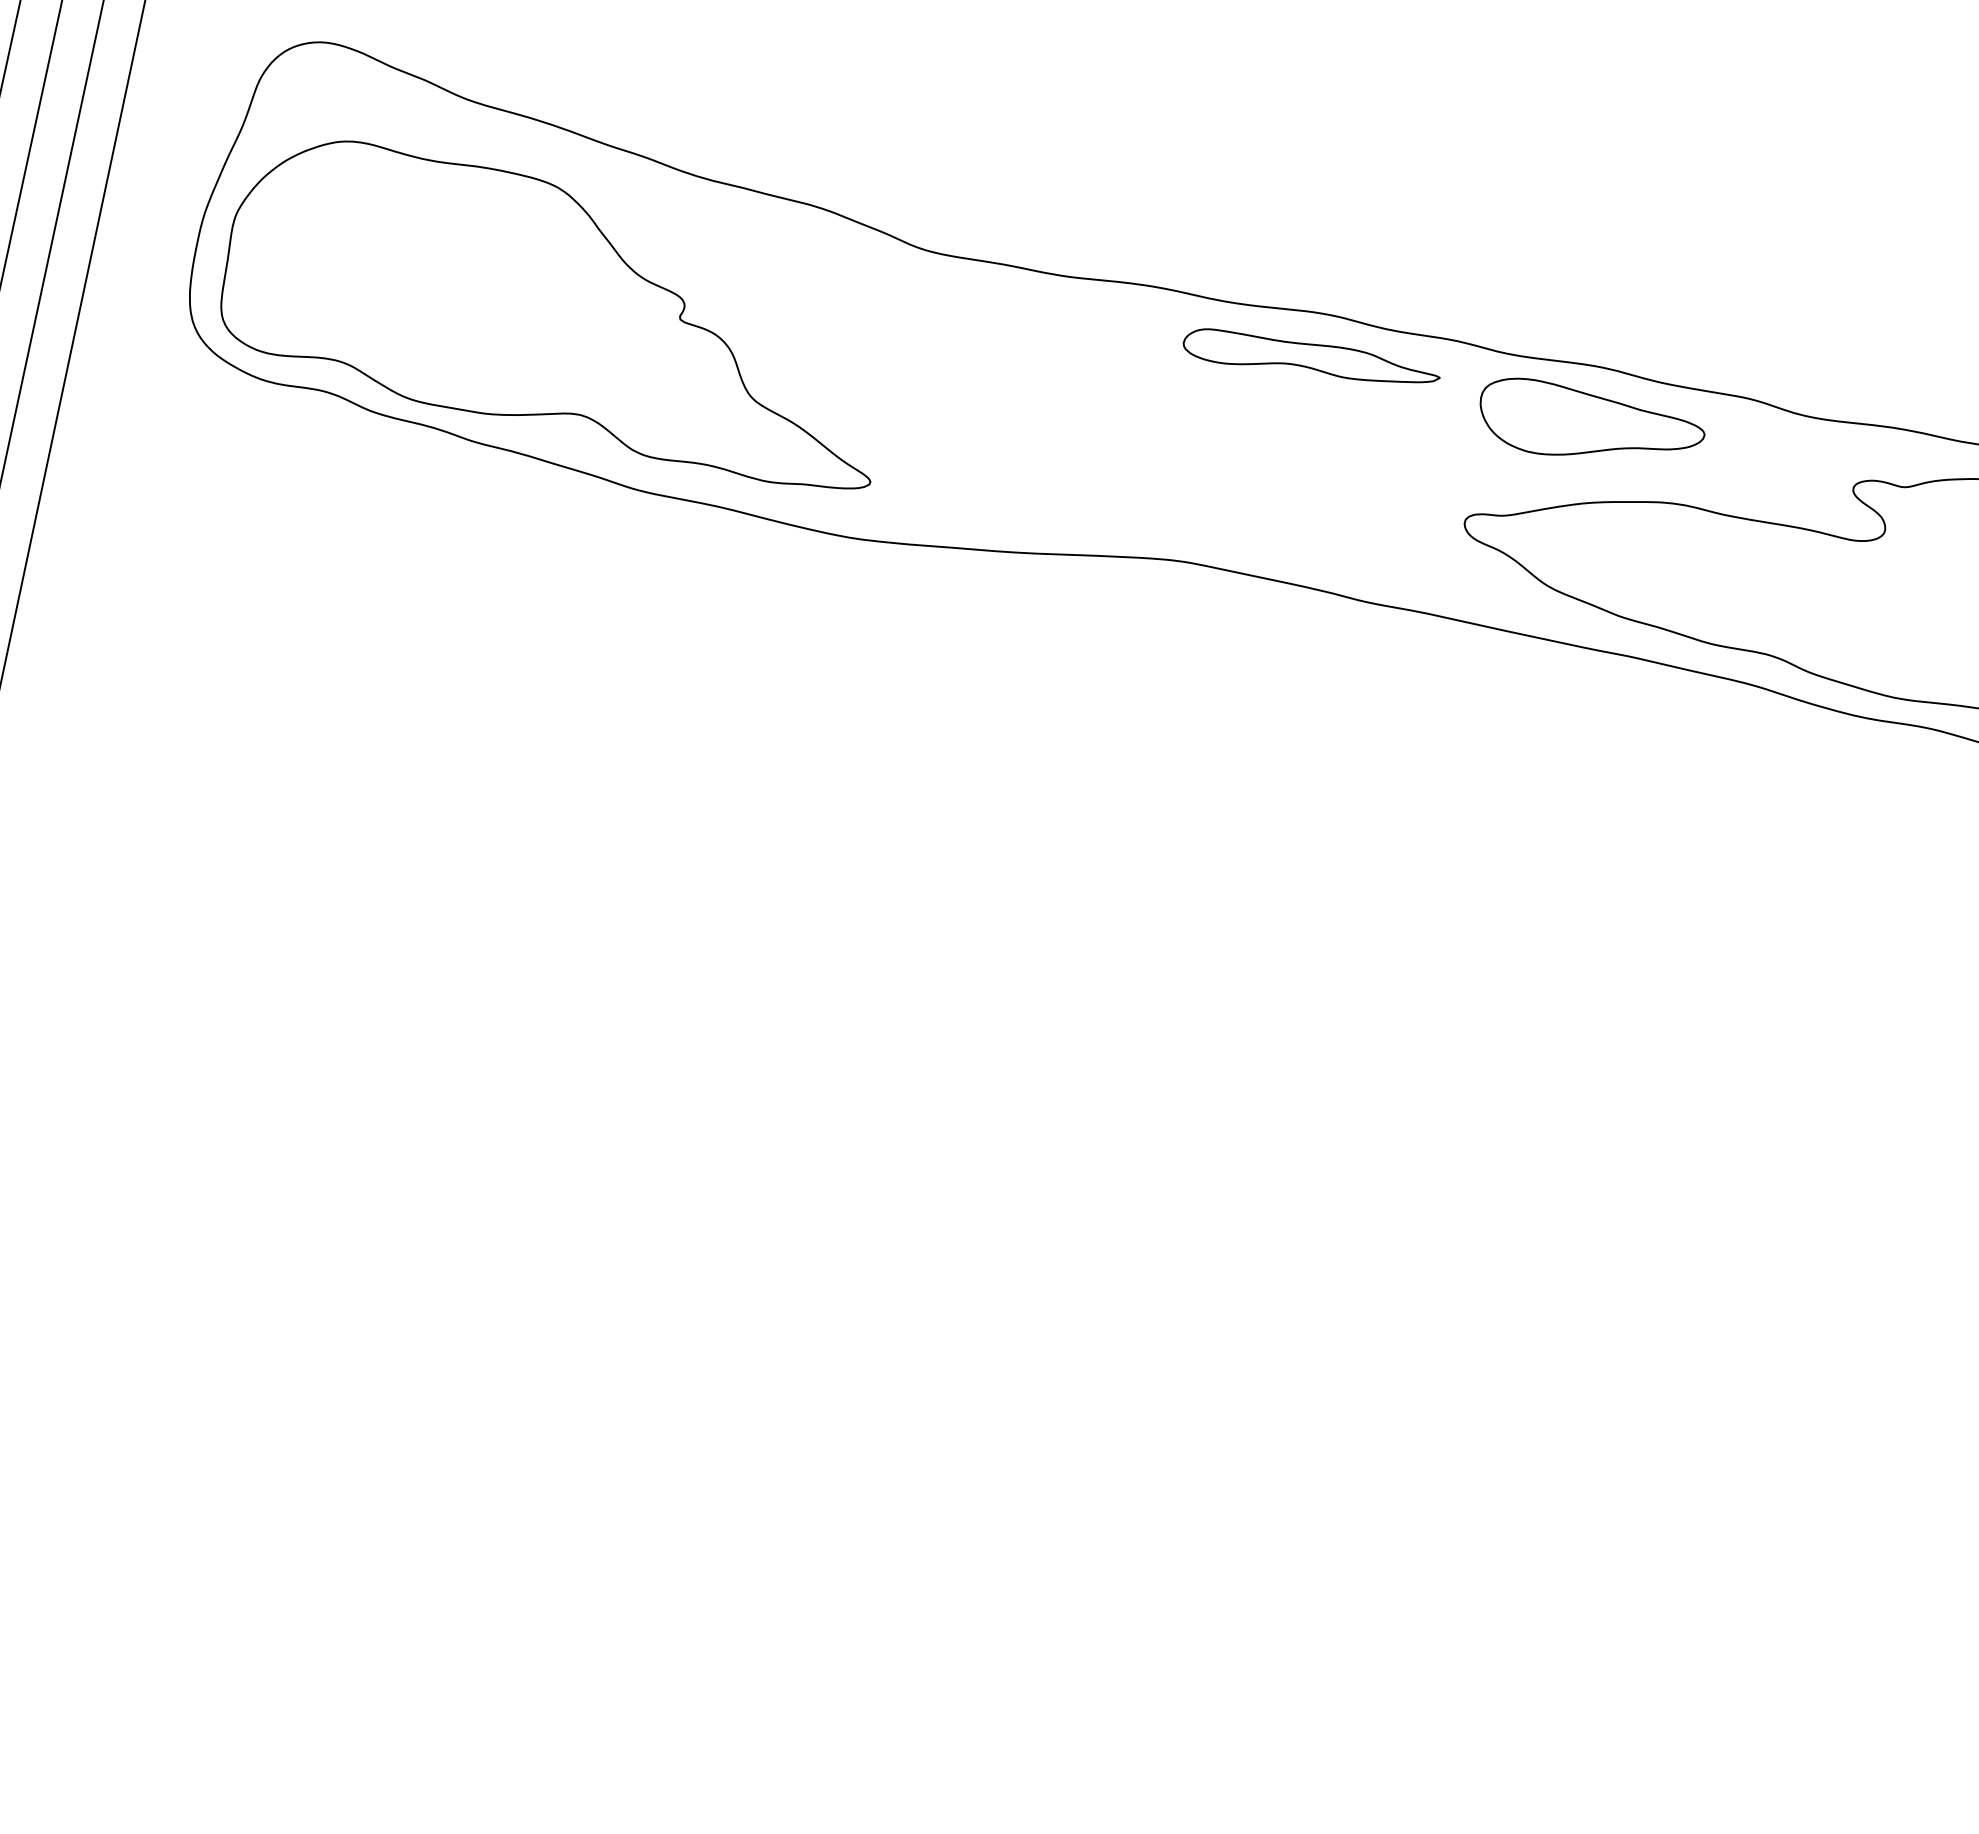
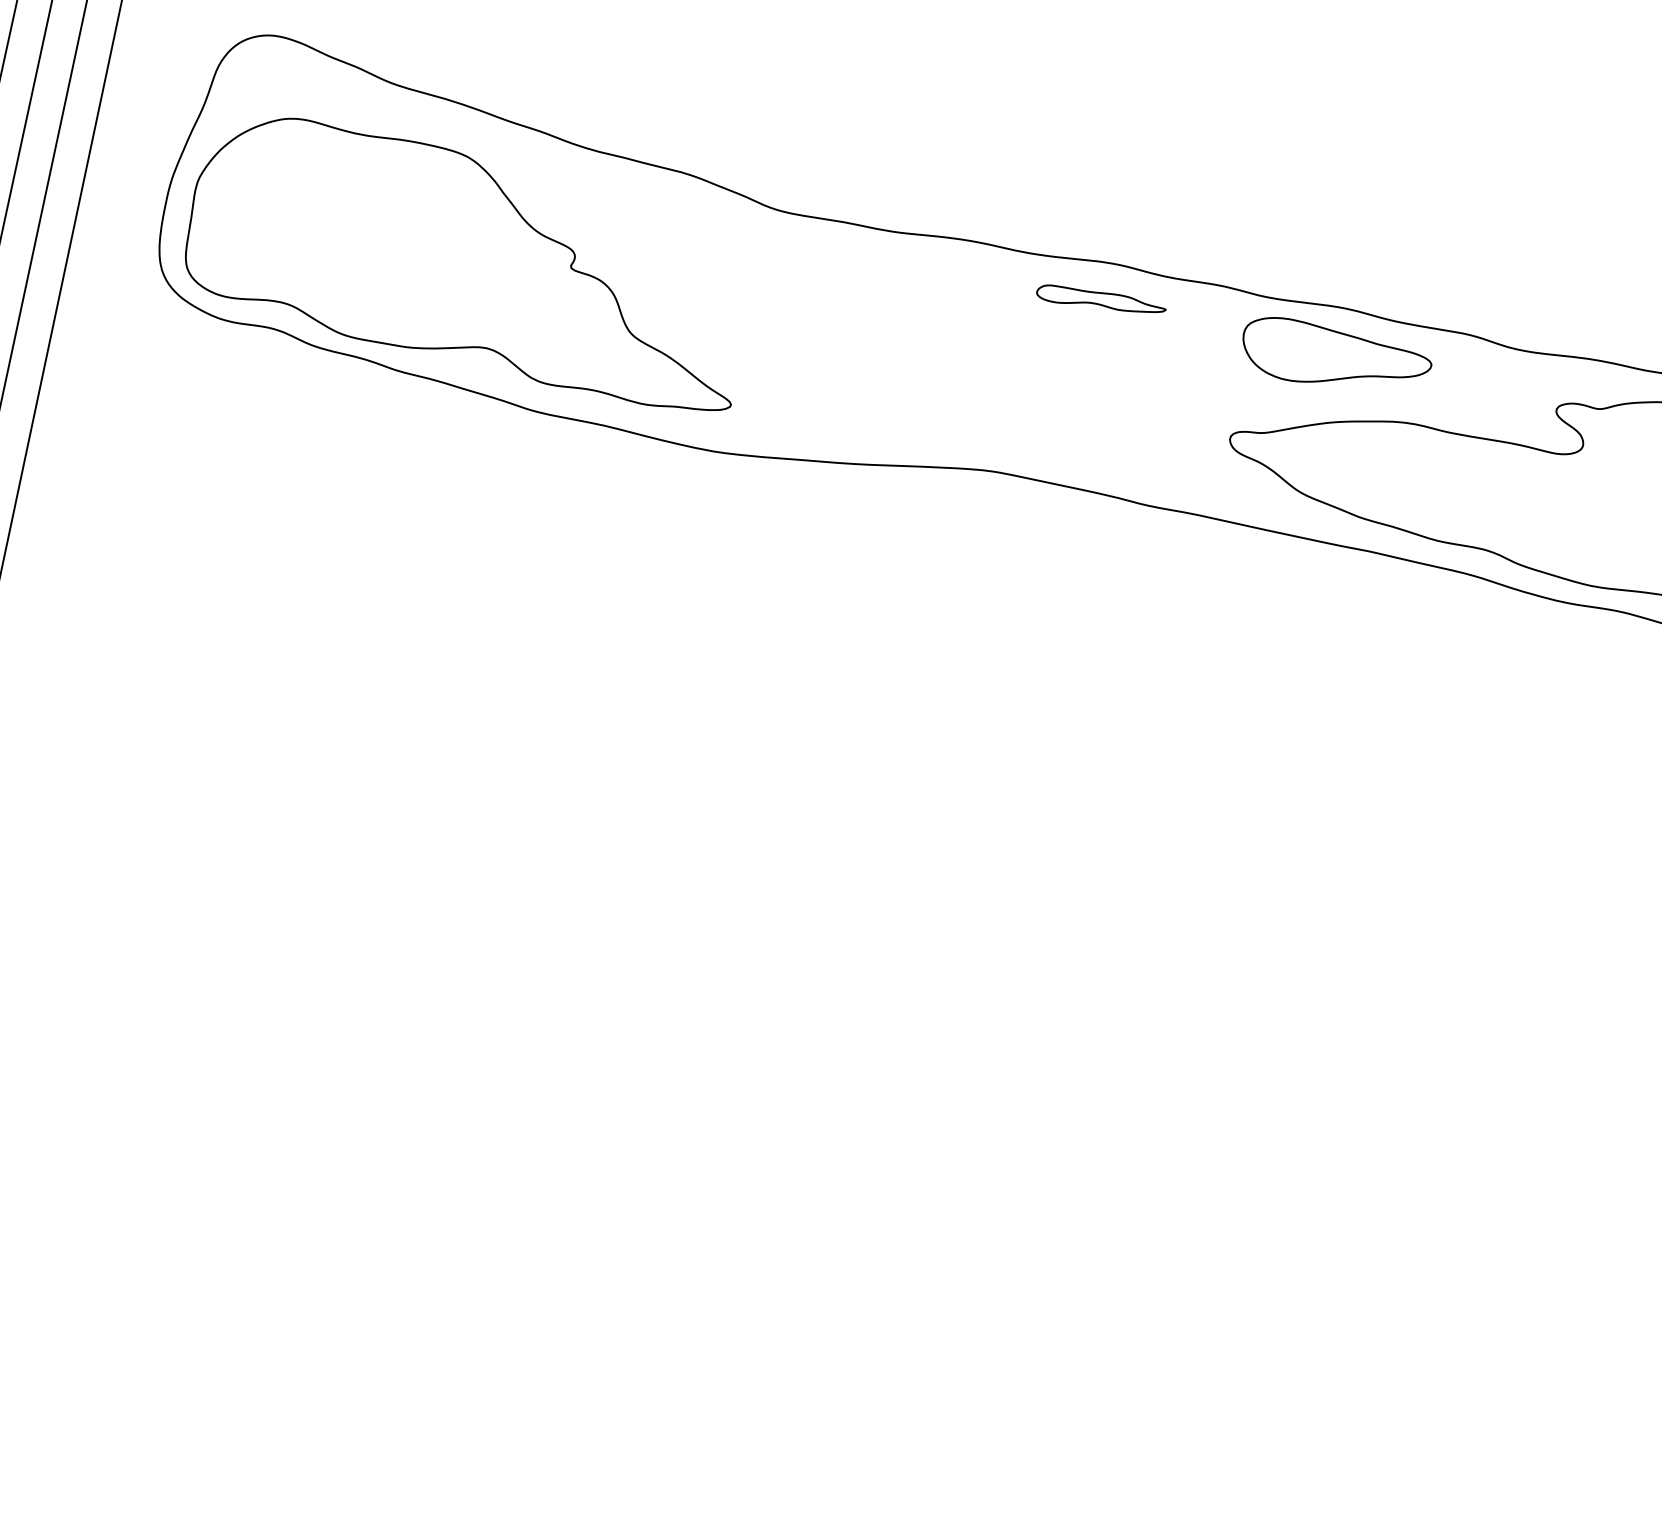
part: (1311, 355) -> (1101, 298), size x0.6

